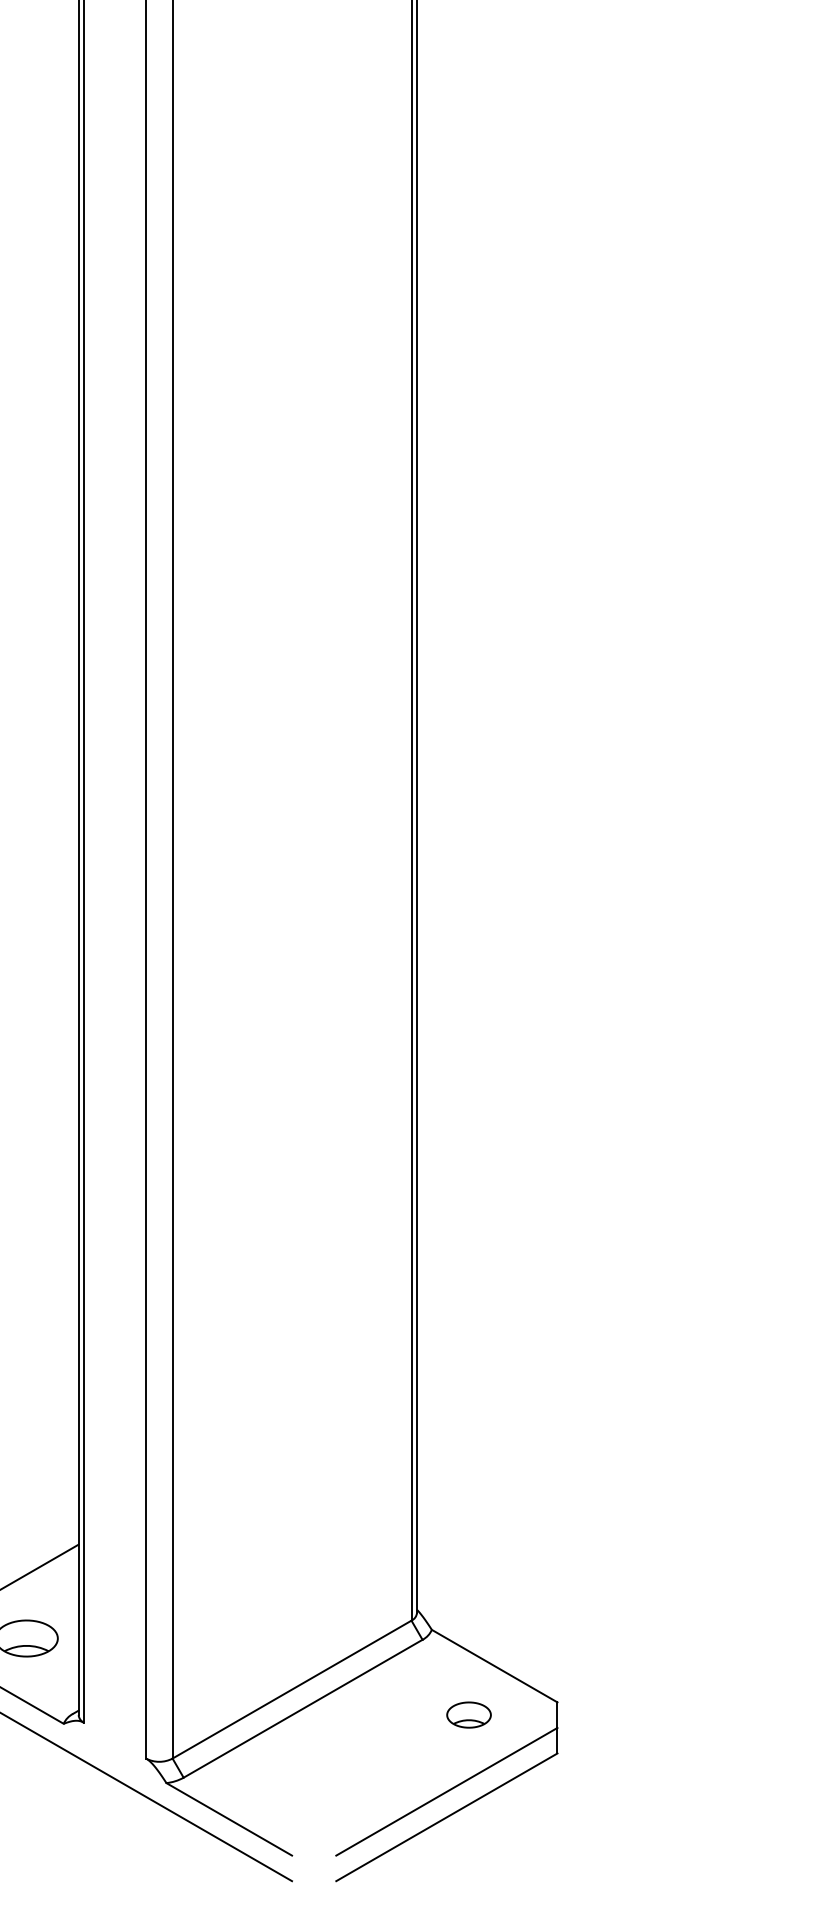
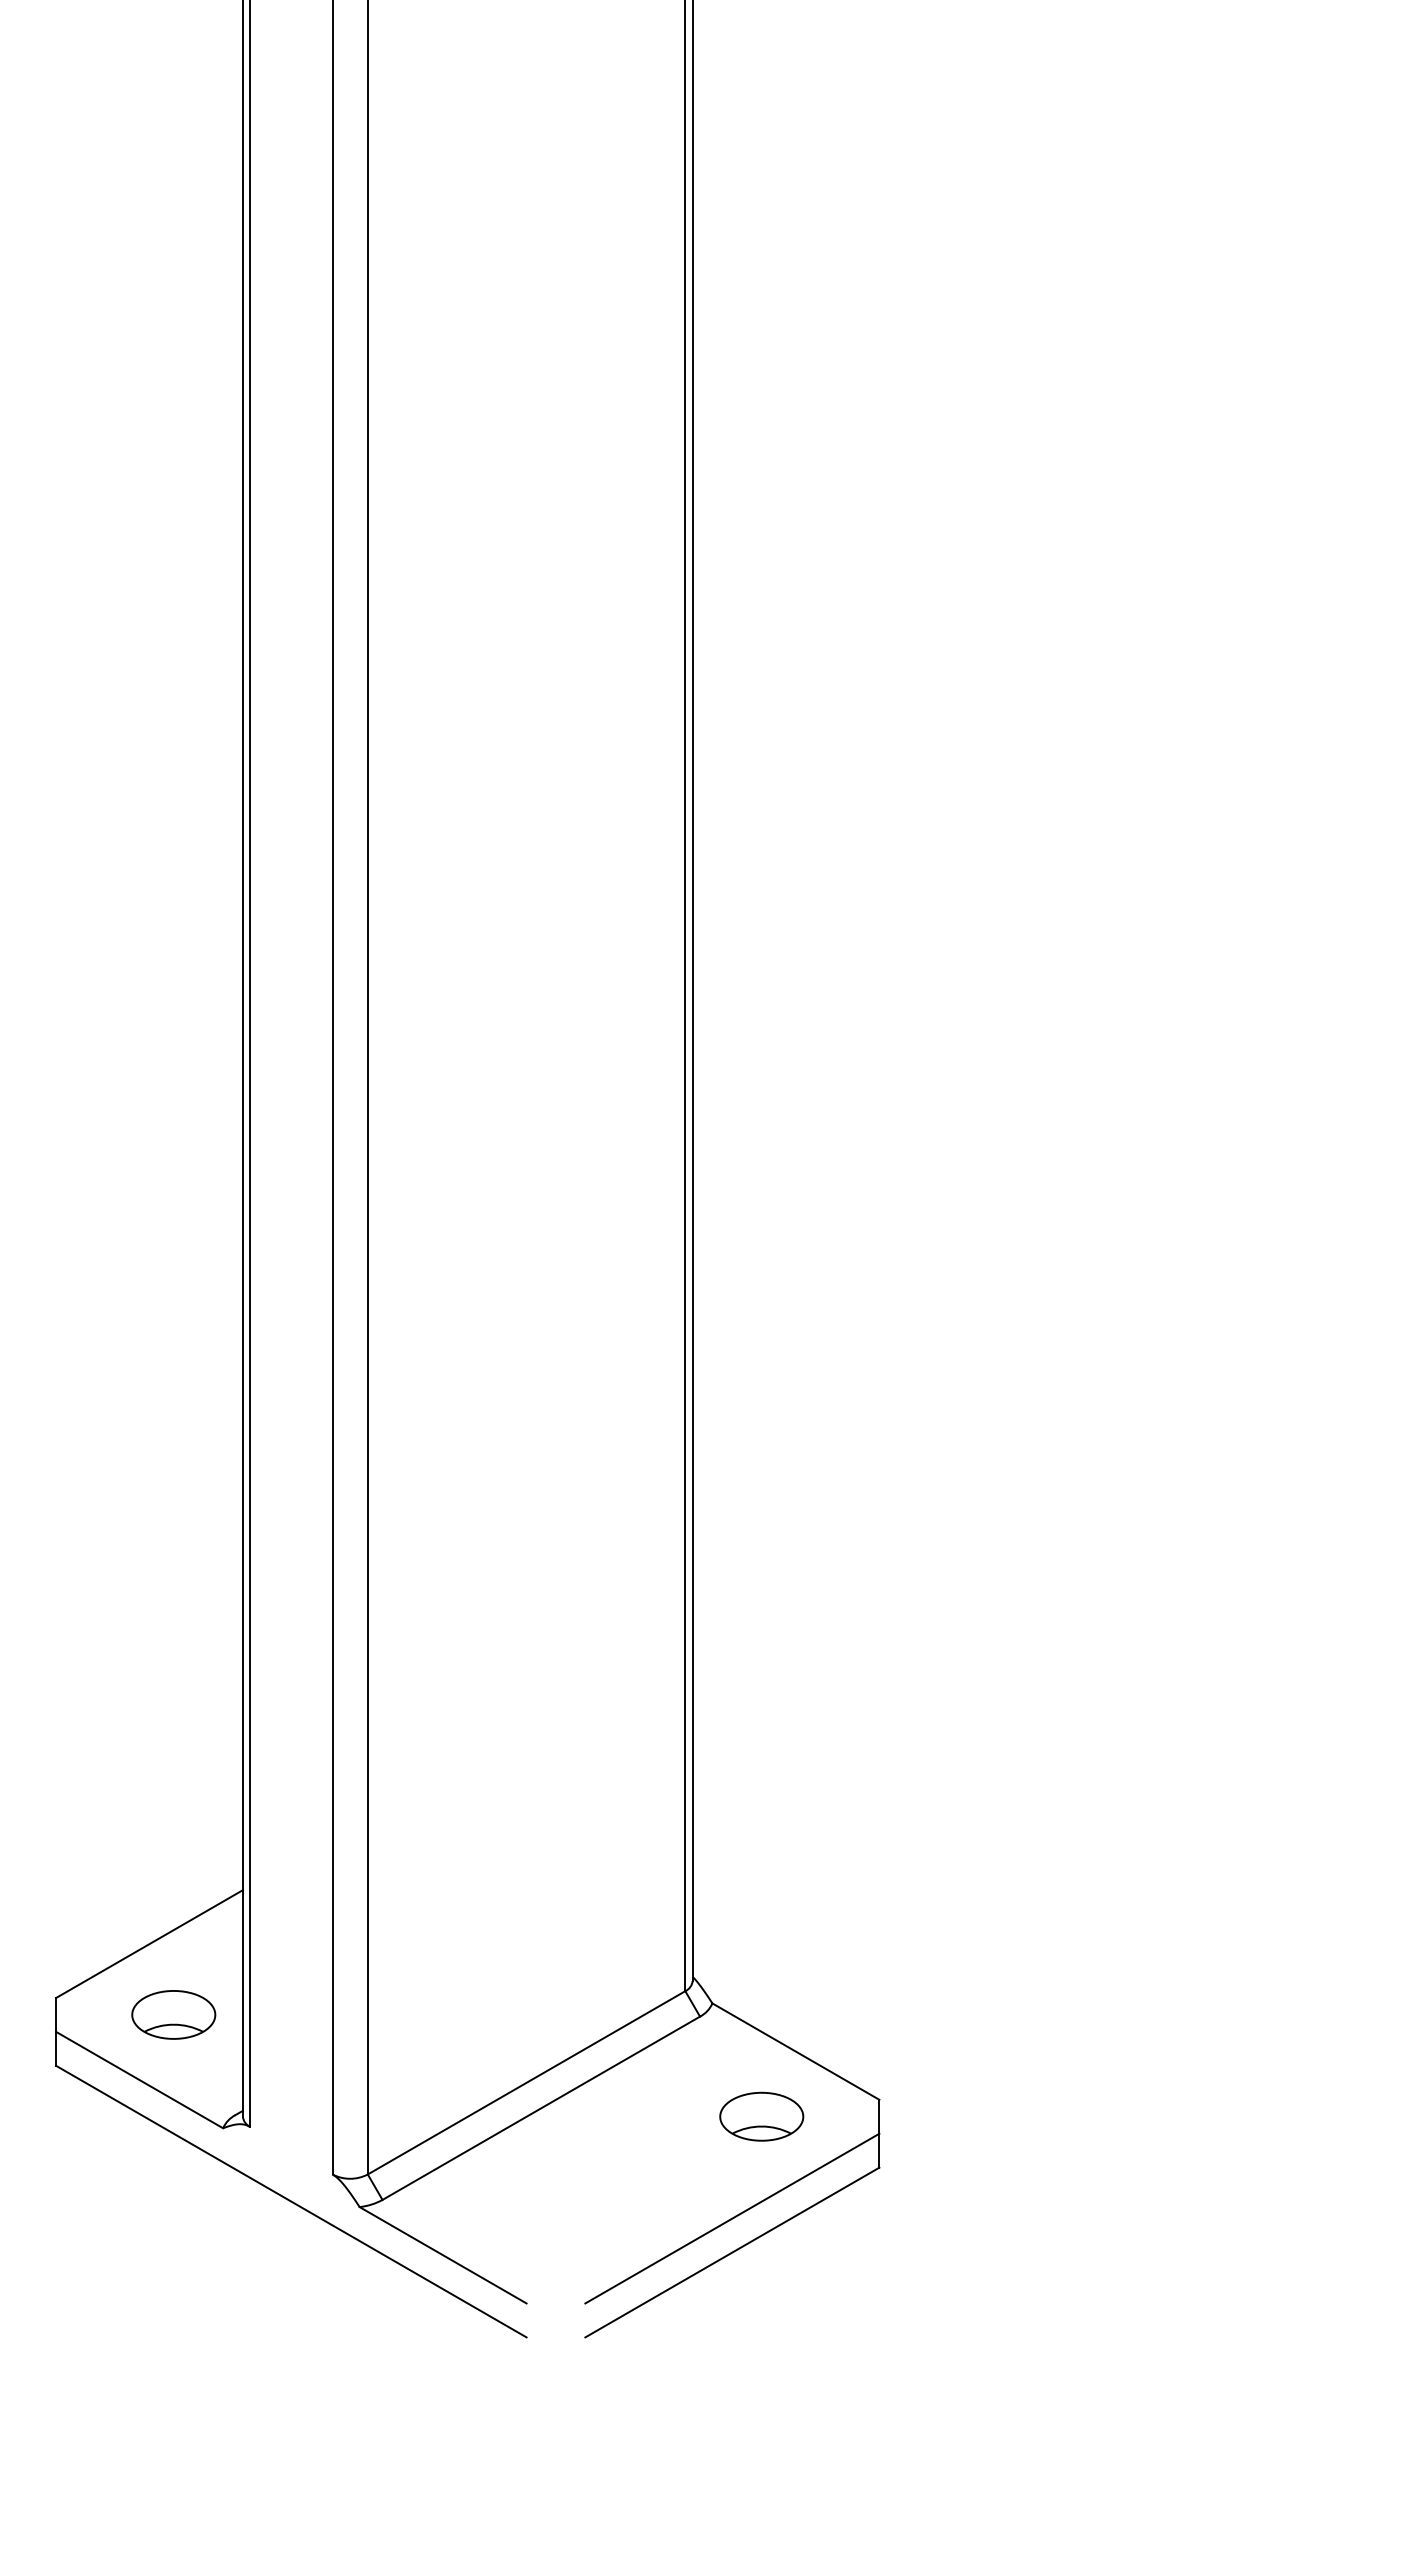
part: (468, 1714) -> (761, 2116), size x1.43

